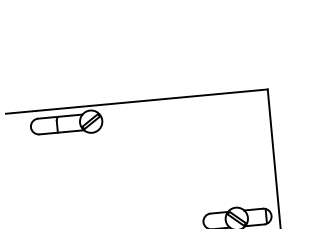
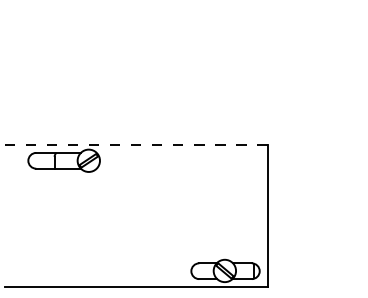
line: (136, 102) -> (135, 145), solid -> dashed

